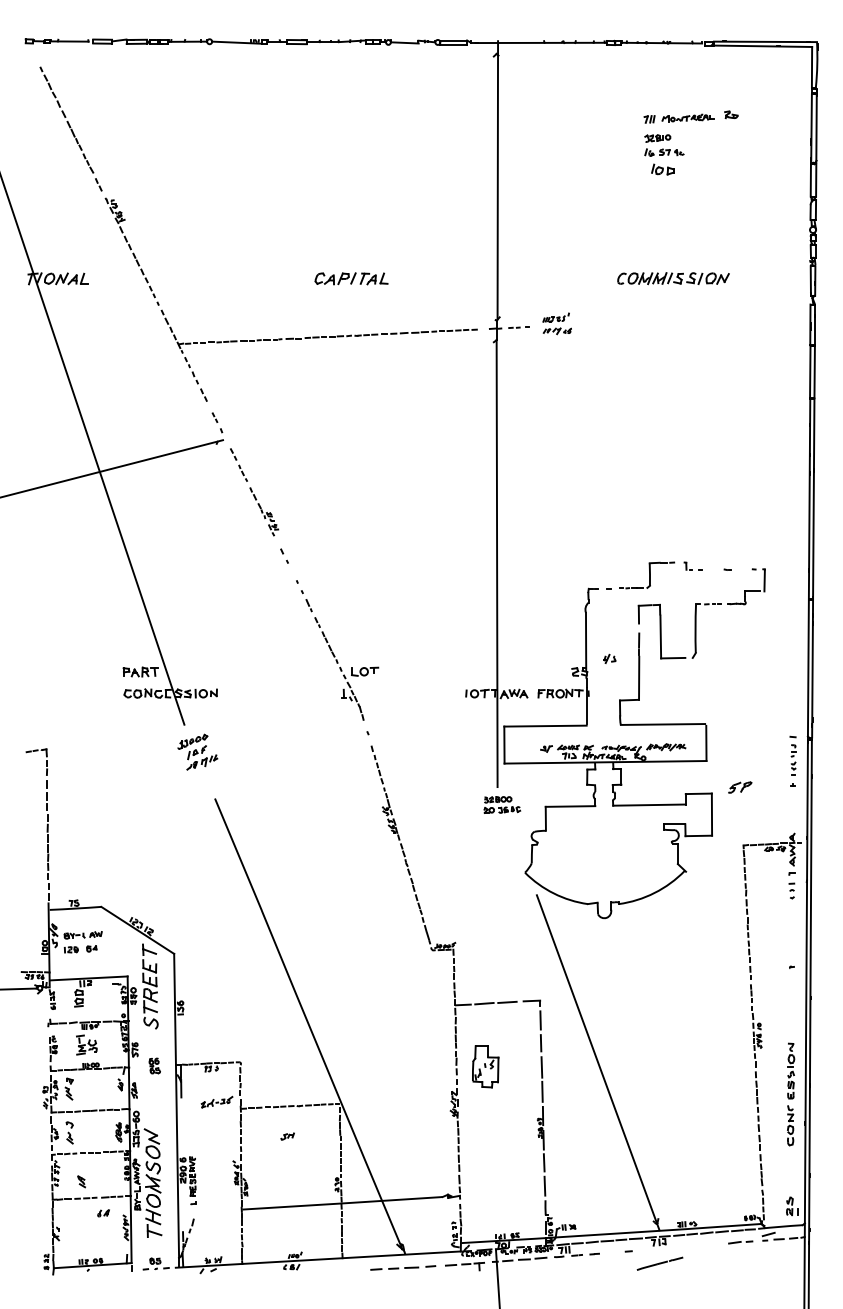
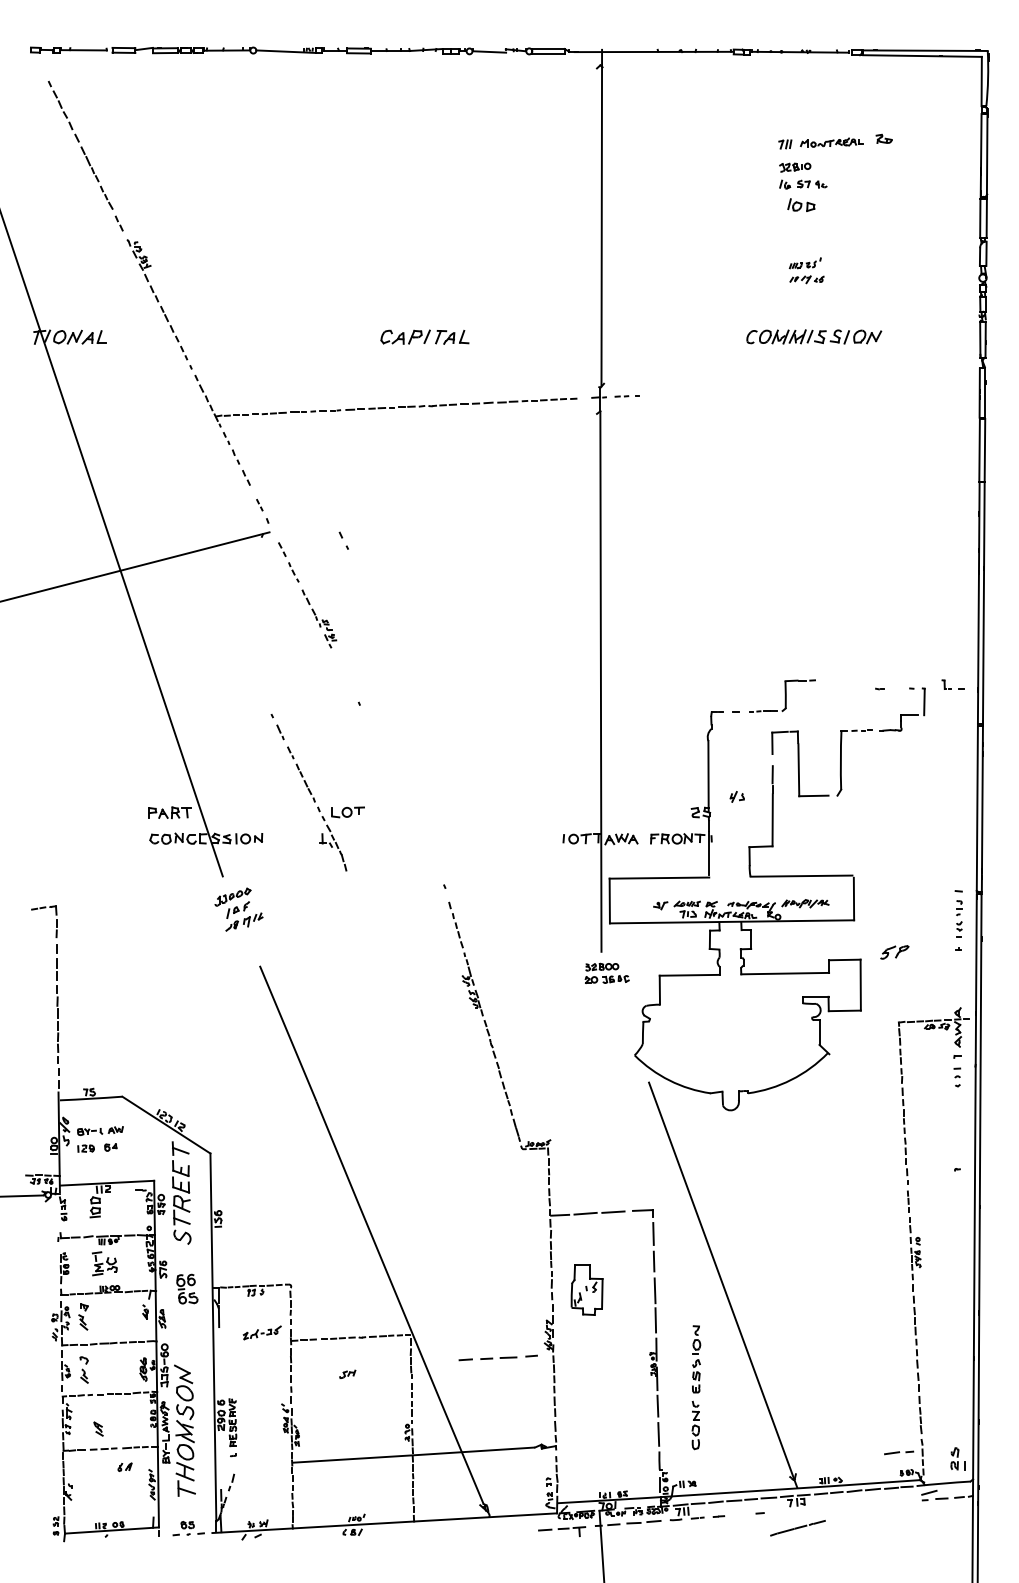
part: (556, 323) -> (805, 270), moved
part: (284, 555) -> (343, 539), moved
part: (692, 565) -> (952, 683), moved
part: (340, 655) -> (318, 792), moved
part: (154, 1065) -> (186, 1288), size x1.6
part: (791, 1094) -> (696, 1387), moved
line: (740, 1242) -> (898, 1452), moved
part: (403, 1267) -> (498, 1357), moved

